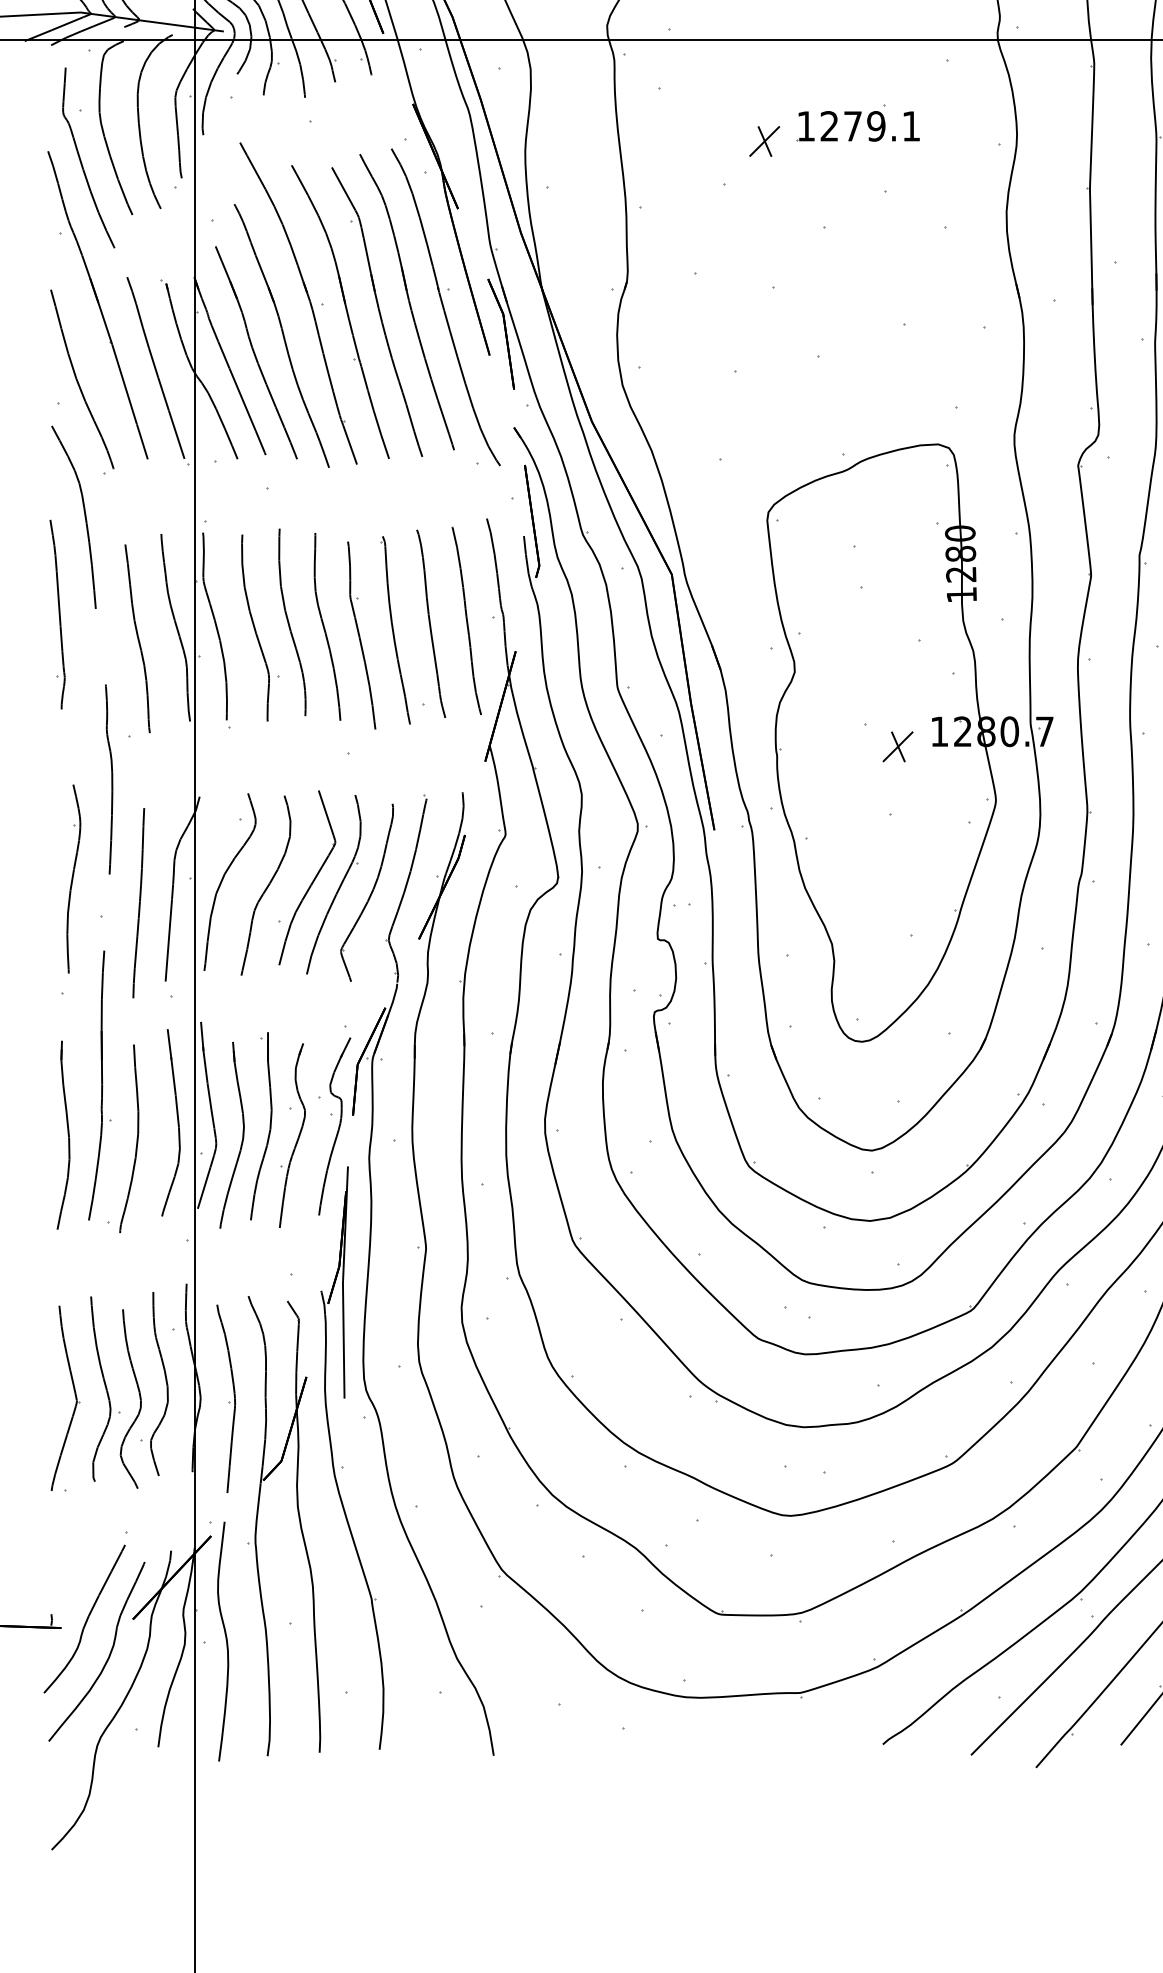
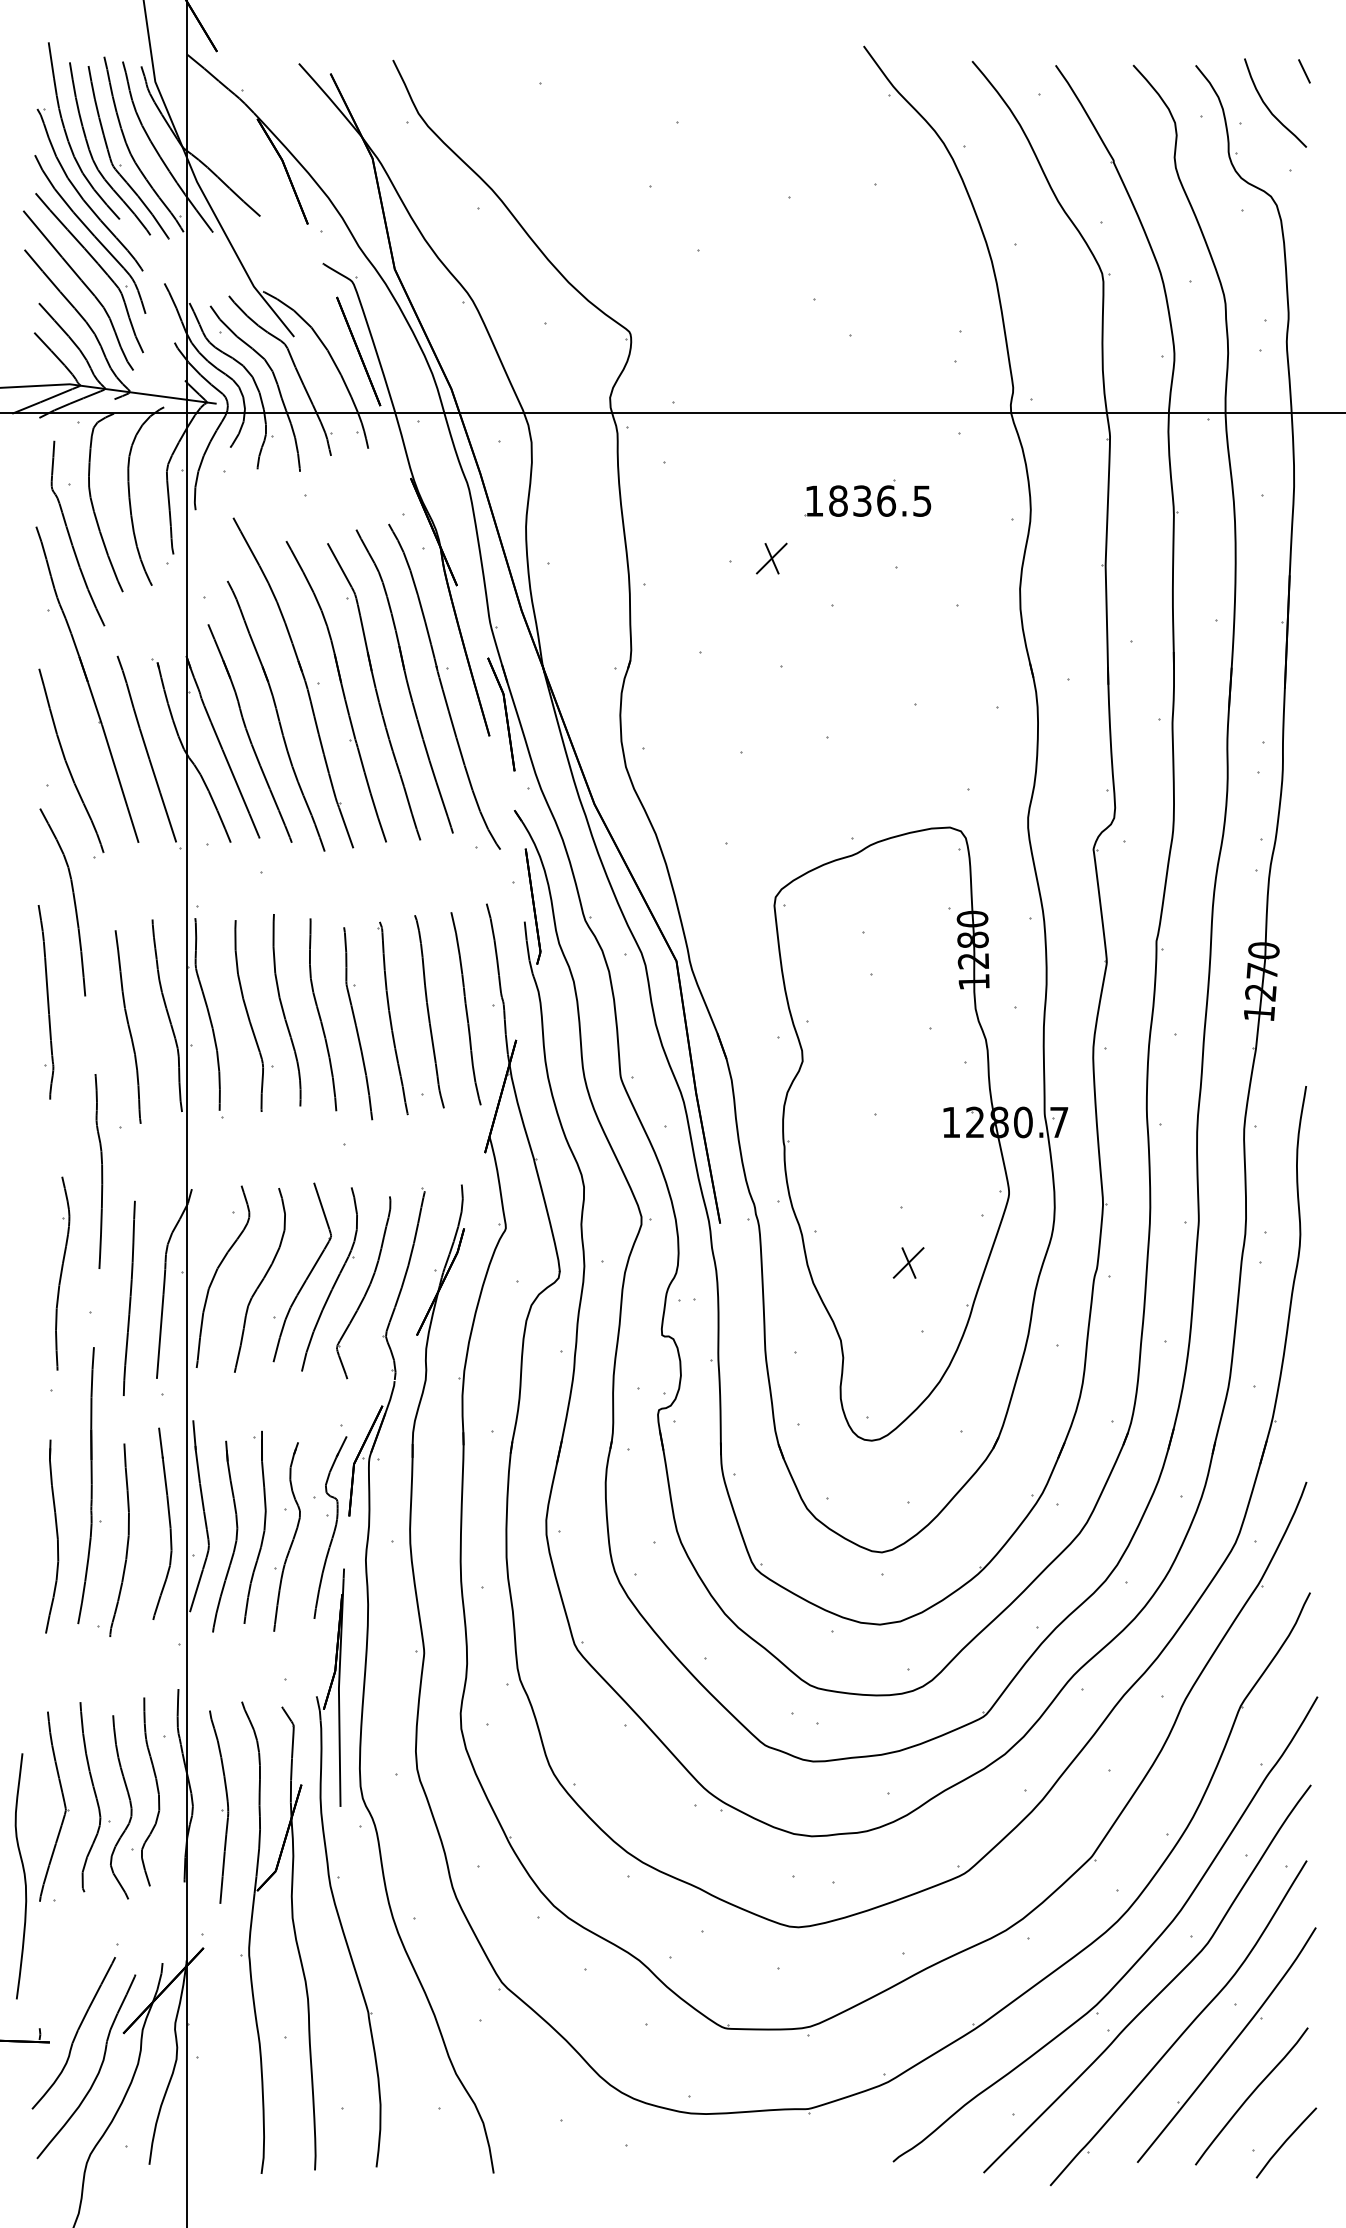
text: (870, 125) -> (880, 500), 1279.1 -> 1836.5
part: (764, 141) -> (771, 558), moved
part: (897, 746) -> (908, 1262), moved
curve: (225, 1640) -> (23, 1875), moved

